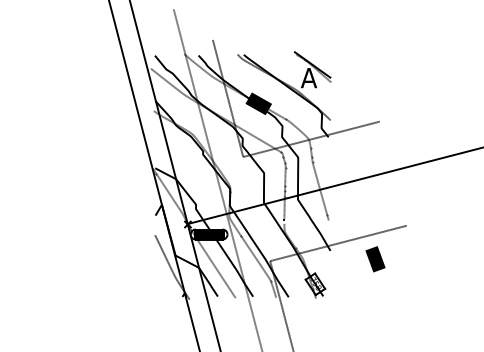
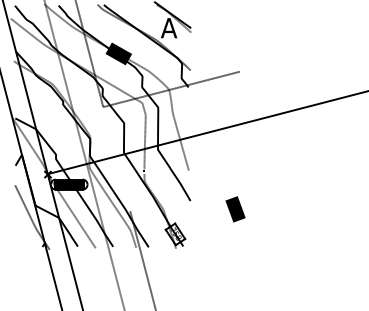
line: (338, 243) -> (198, 193), removed

